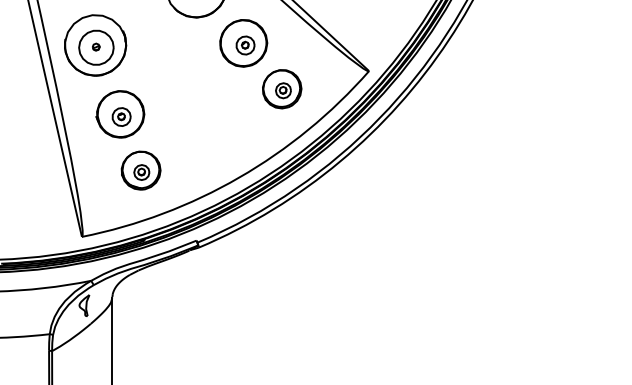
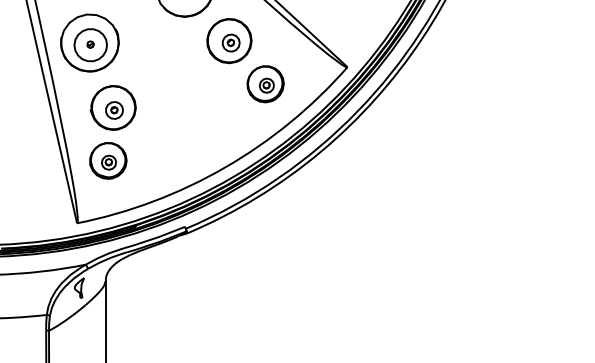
part: (140, 170) -> (107, 160), moved

